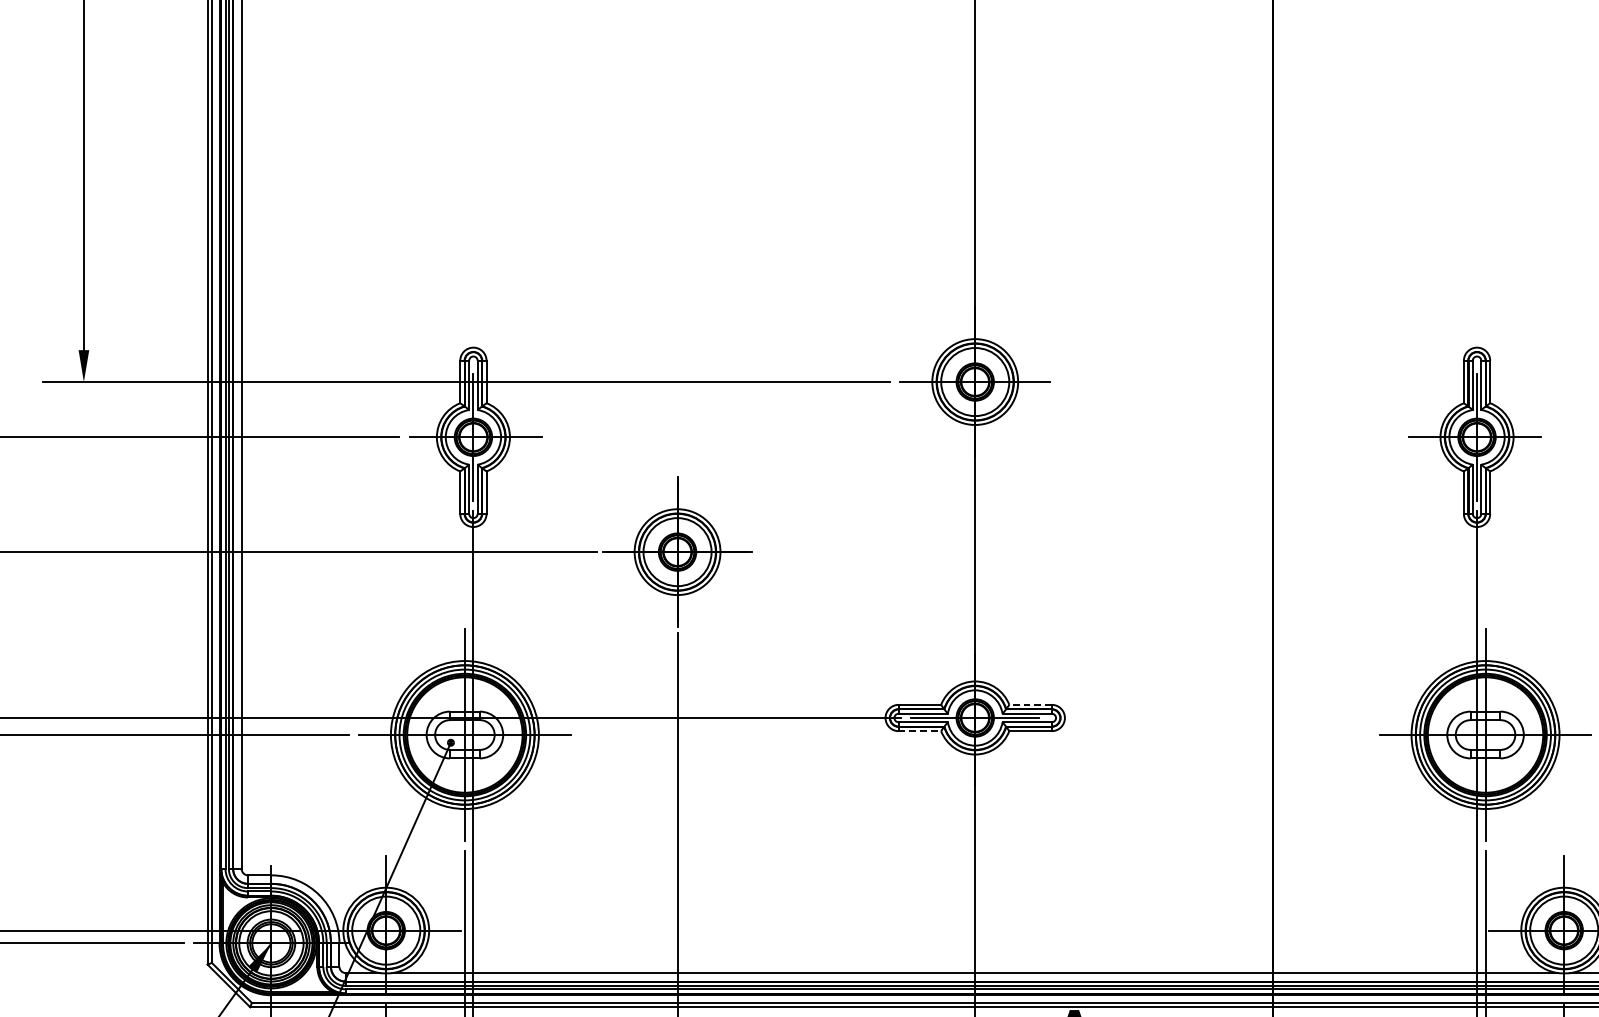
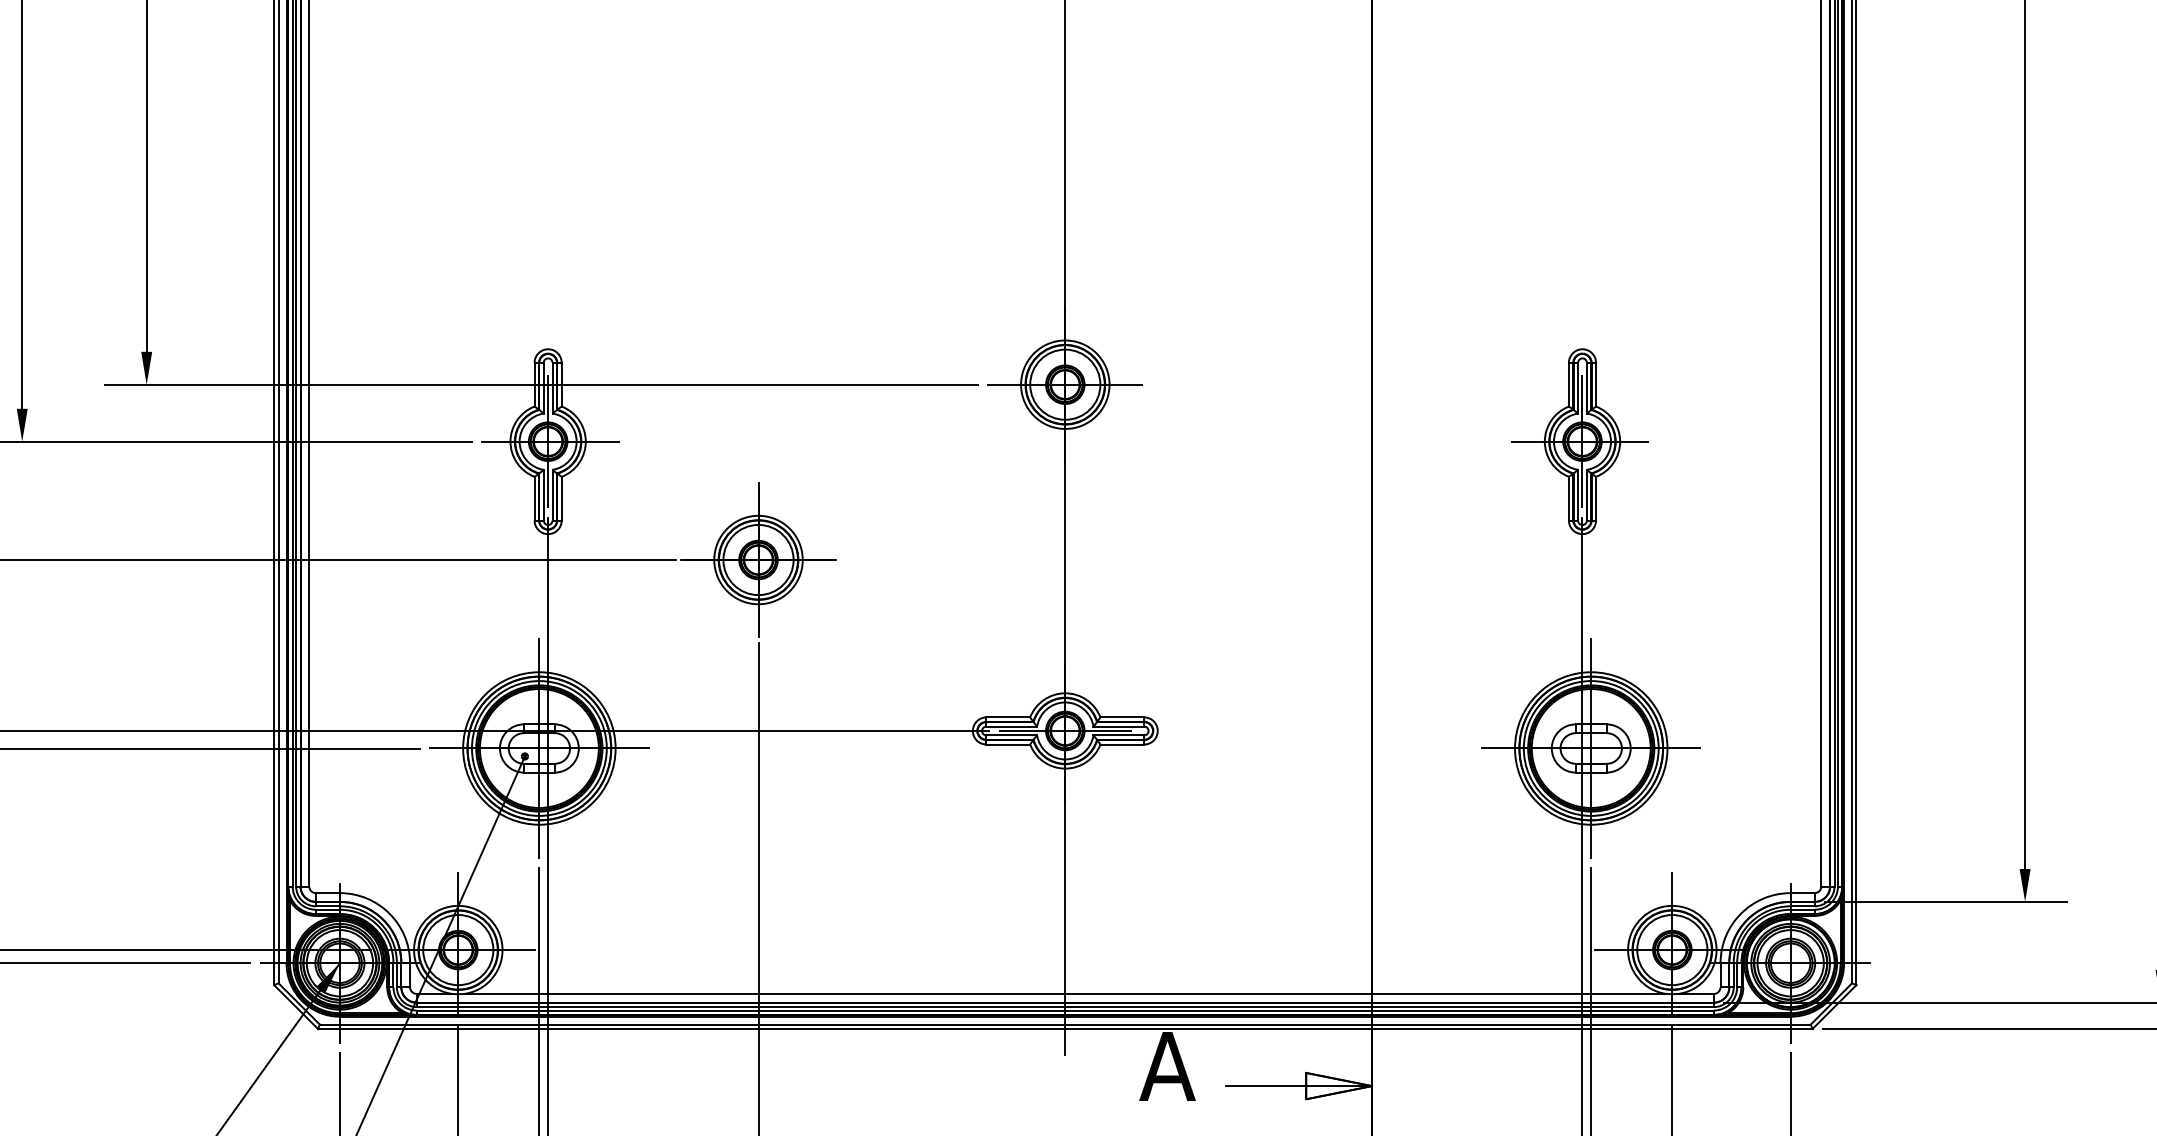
line: (1030, 704) -> (1122, 717), dashed -> solid
line: (920, 731) -> (1008, 744), dashed -> solid

